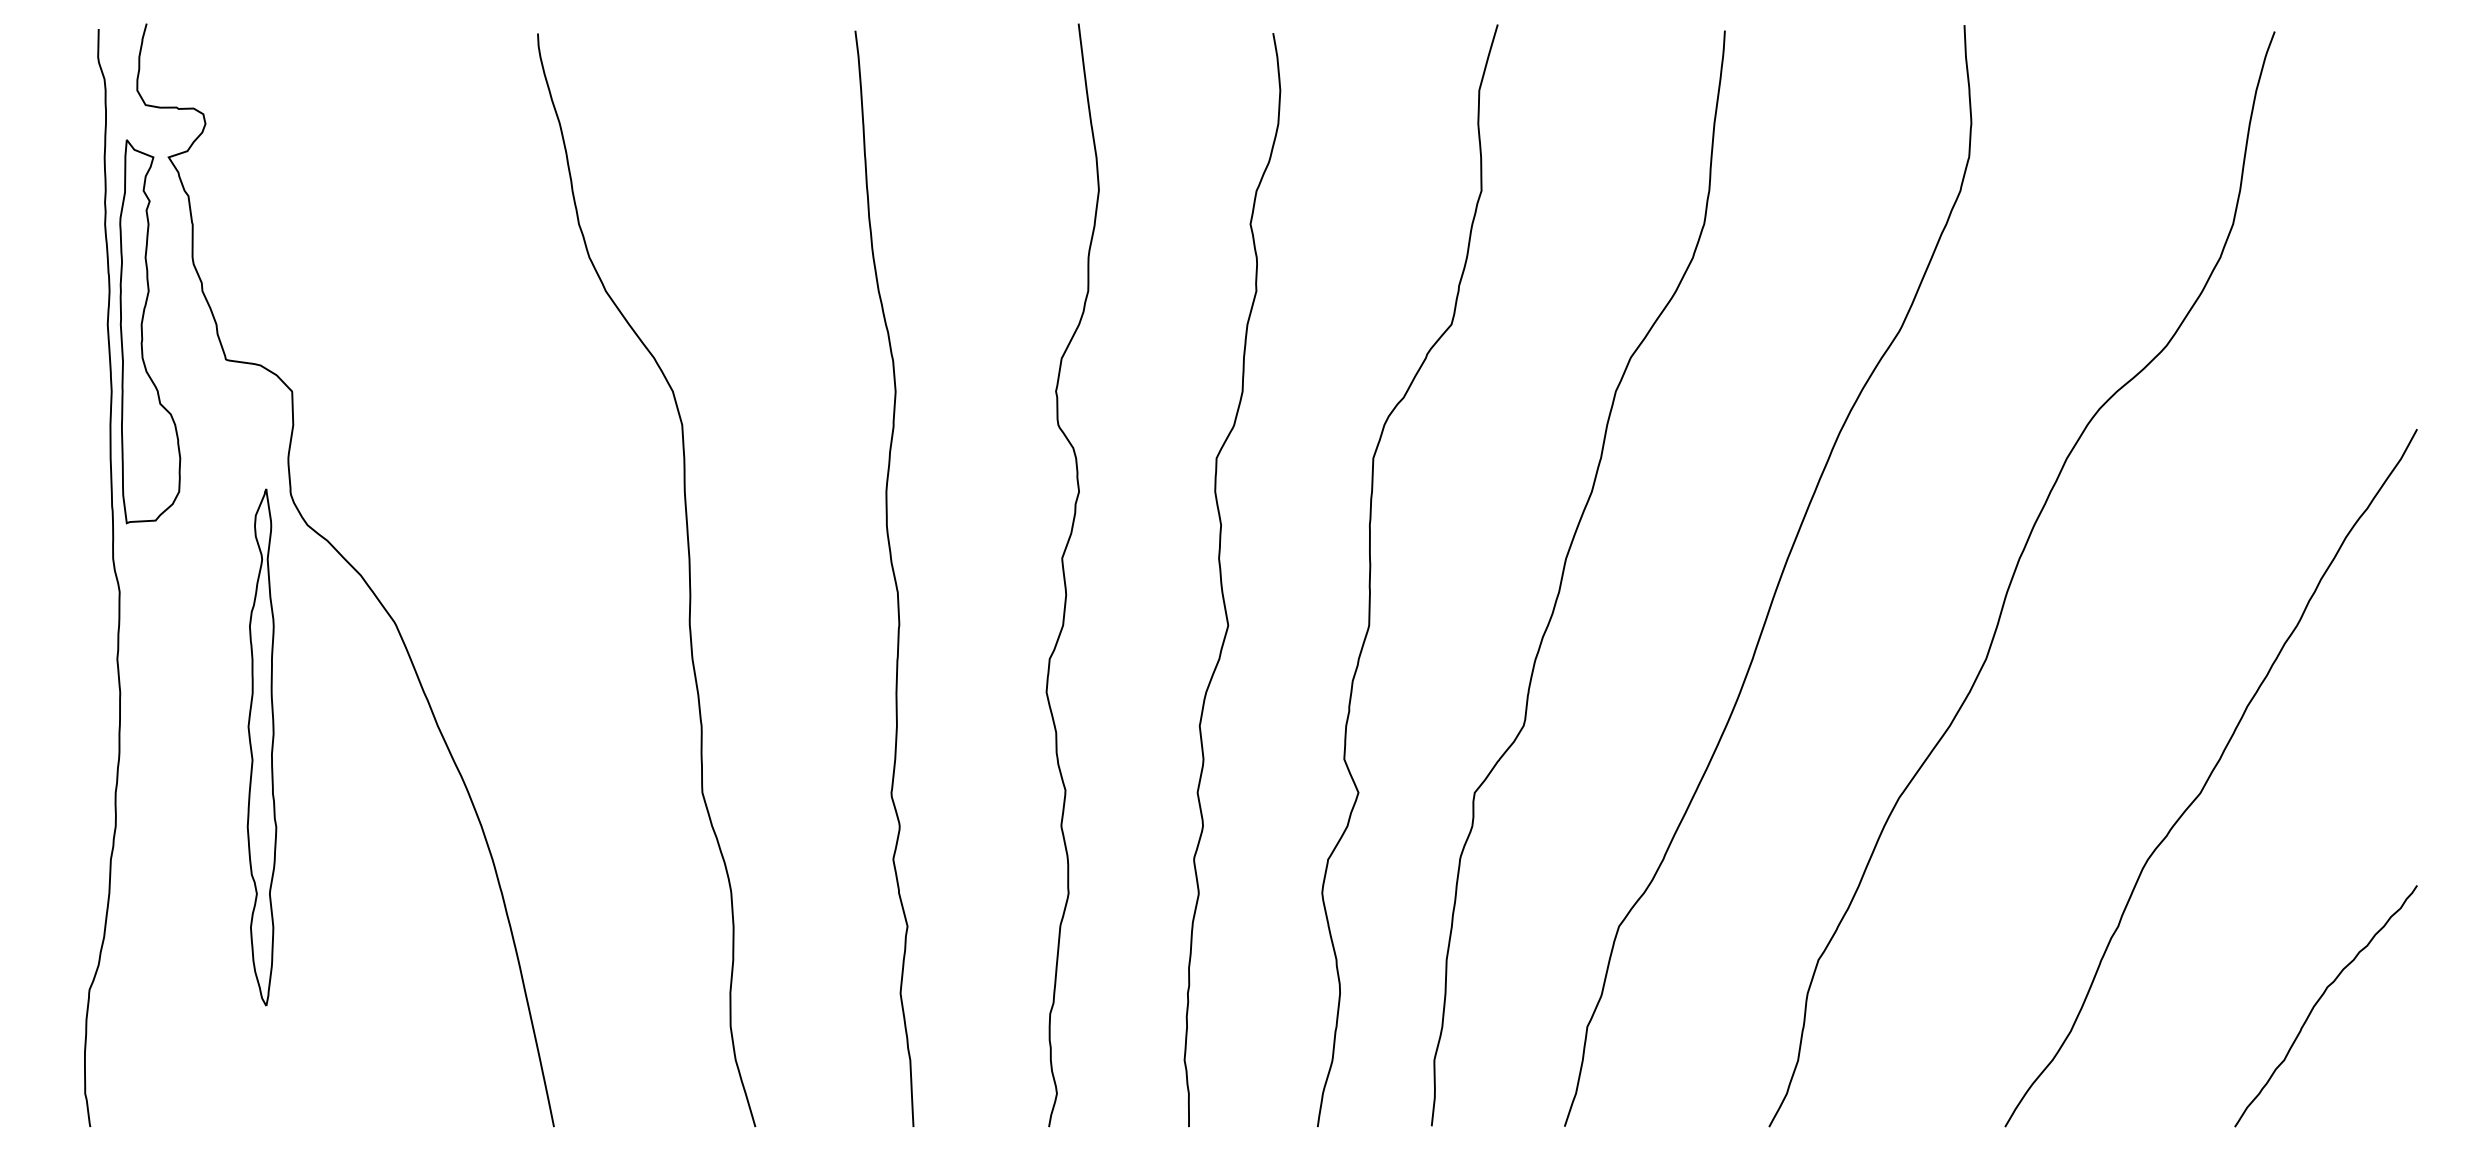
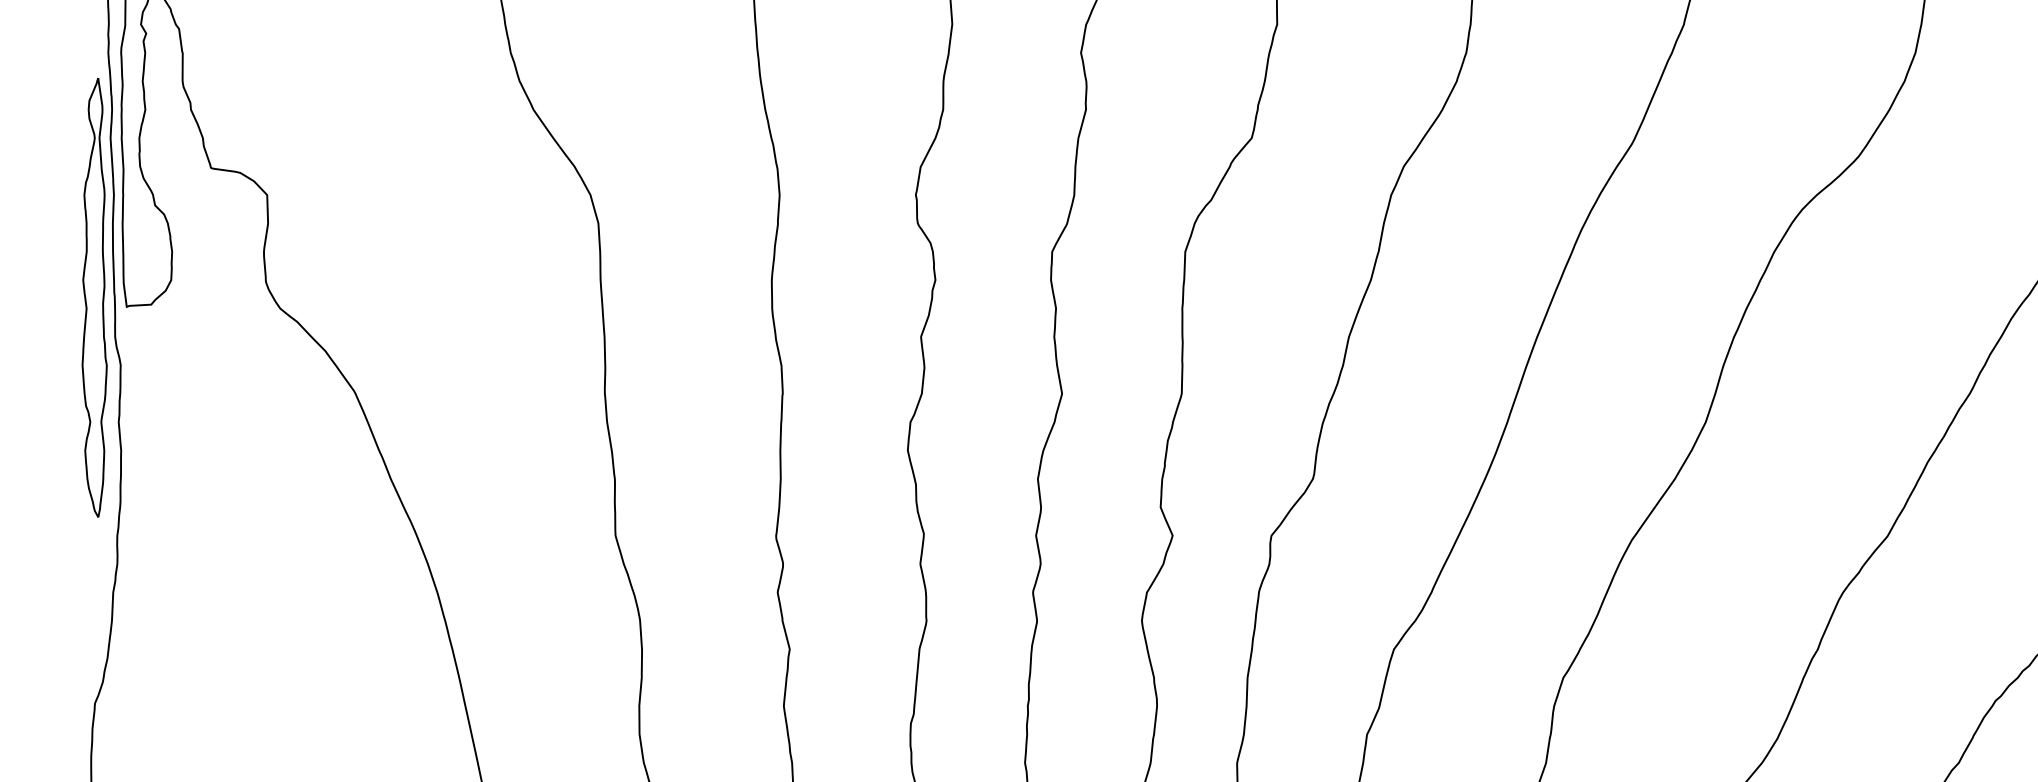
part: (261, 747) -> (94, 297), moved

